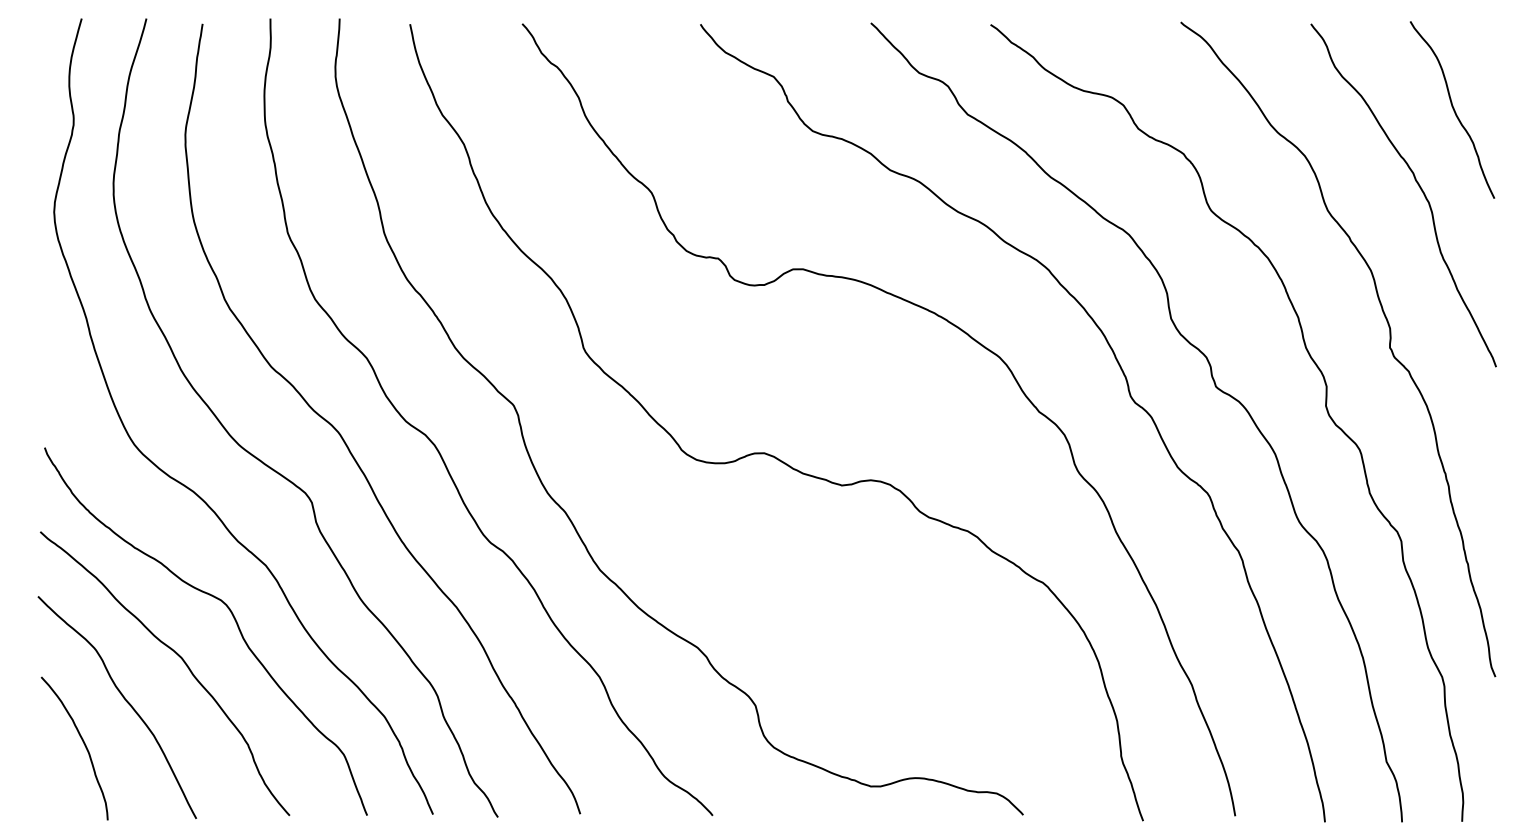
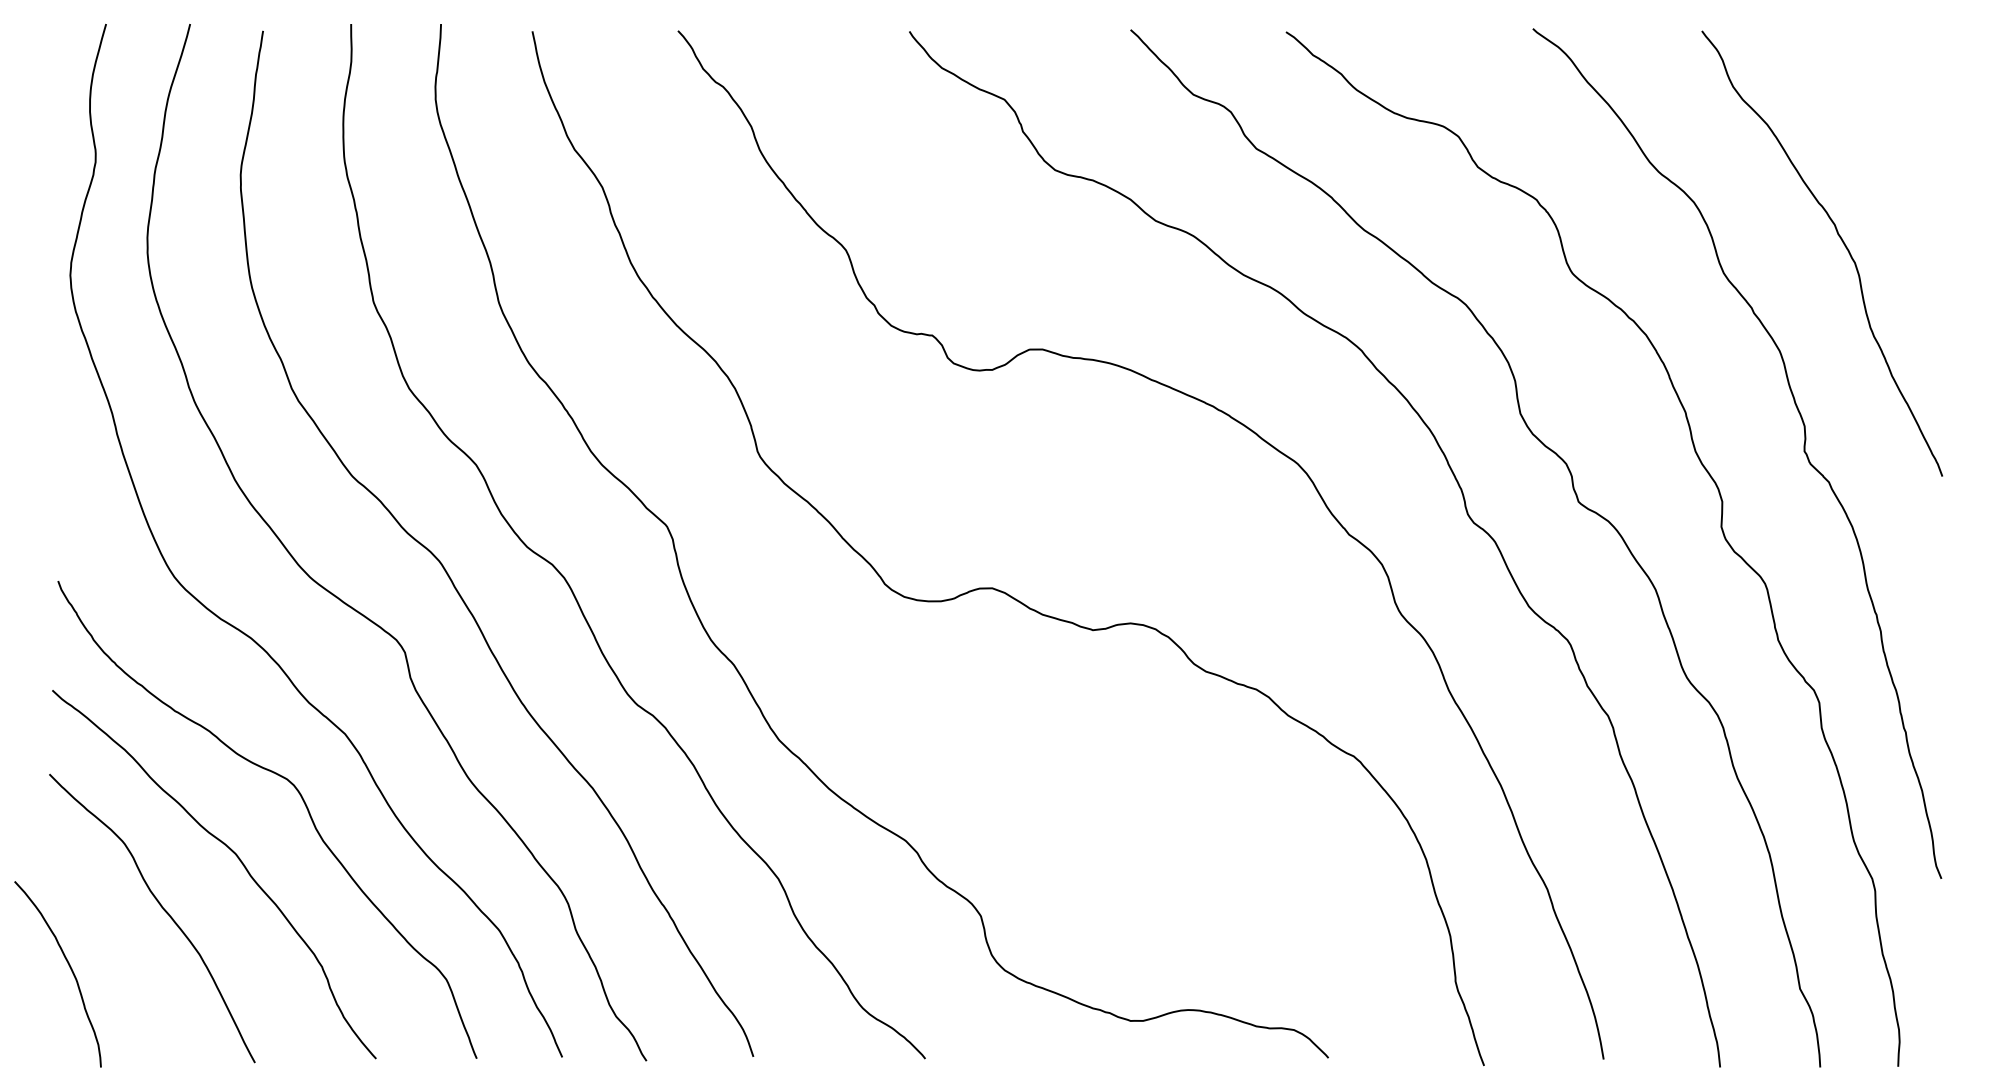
curve: (1452, 109) -> (1885, 142), removed
curve: (84, 746) -> (70, 971), moved

